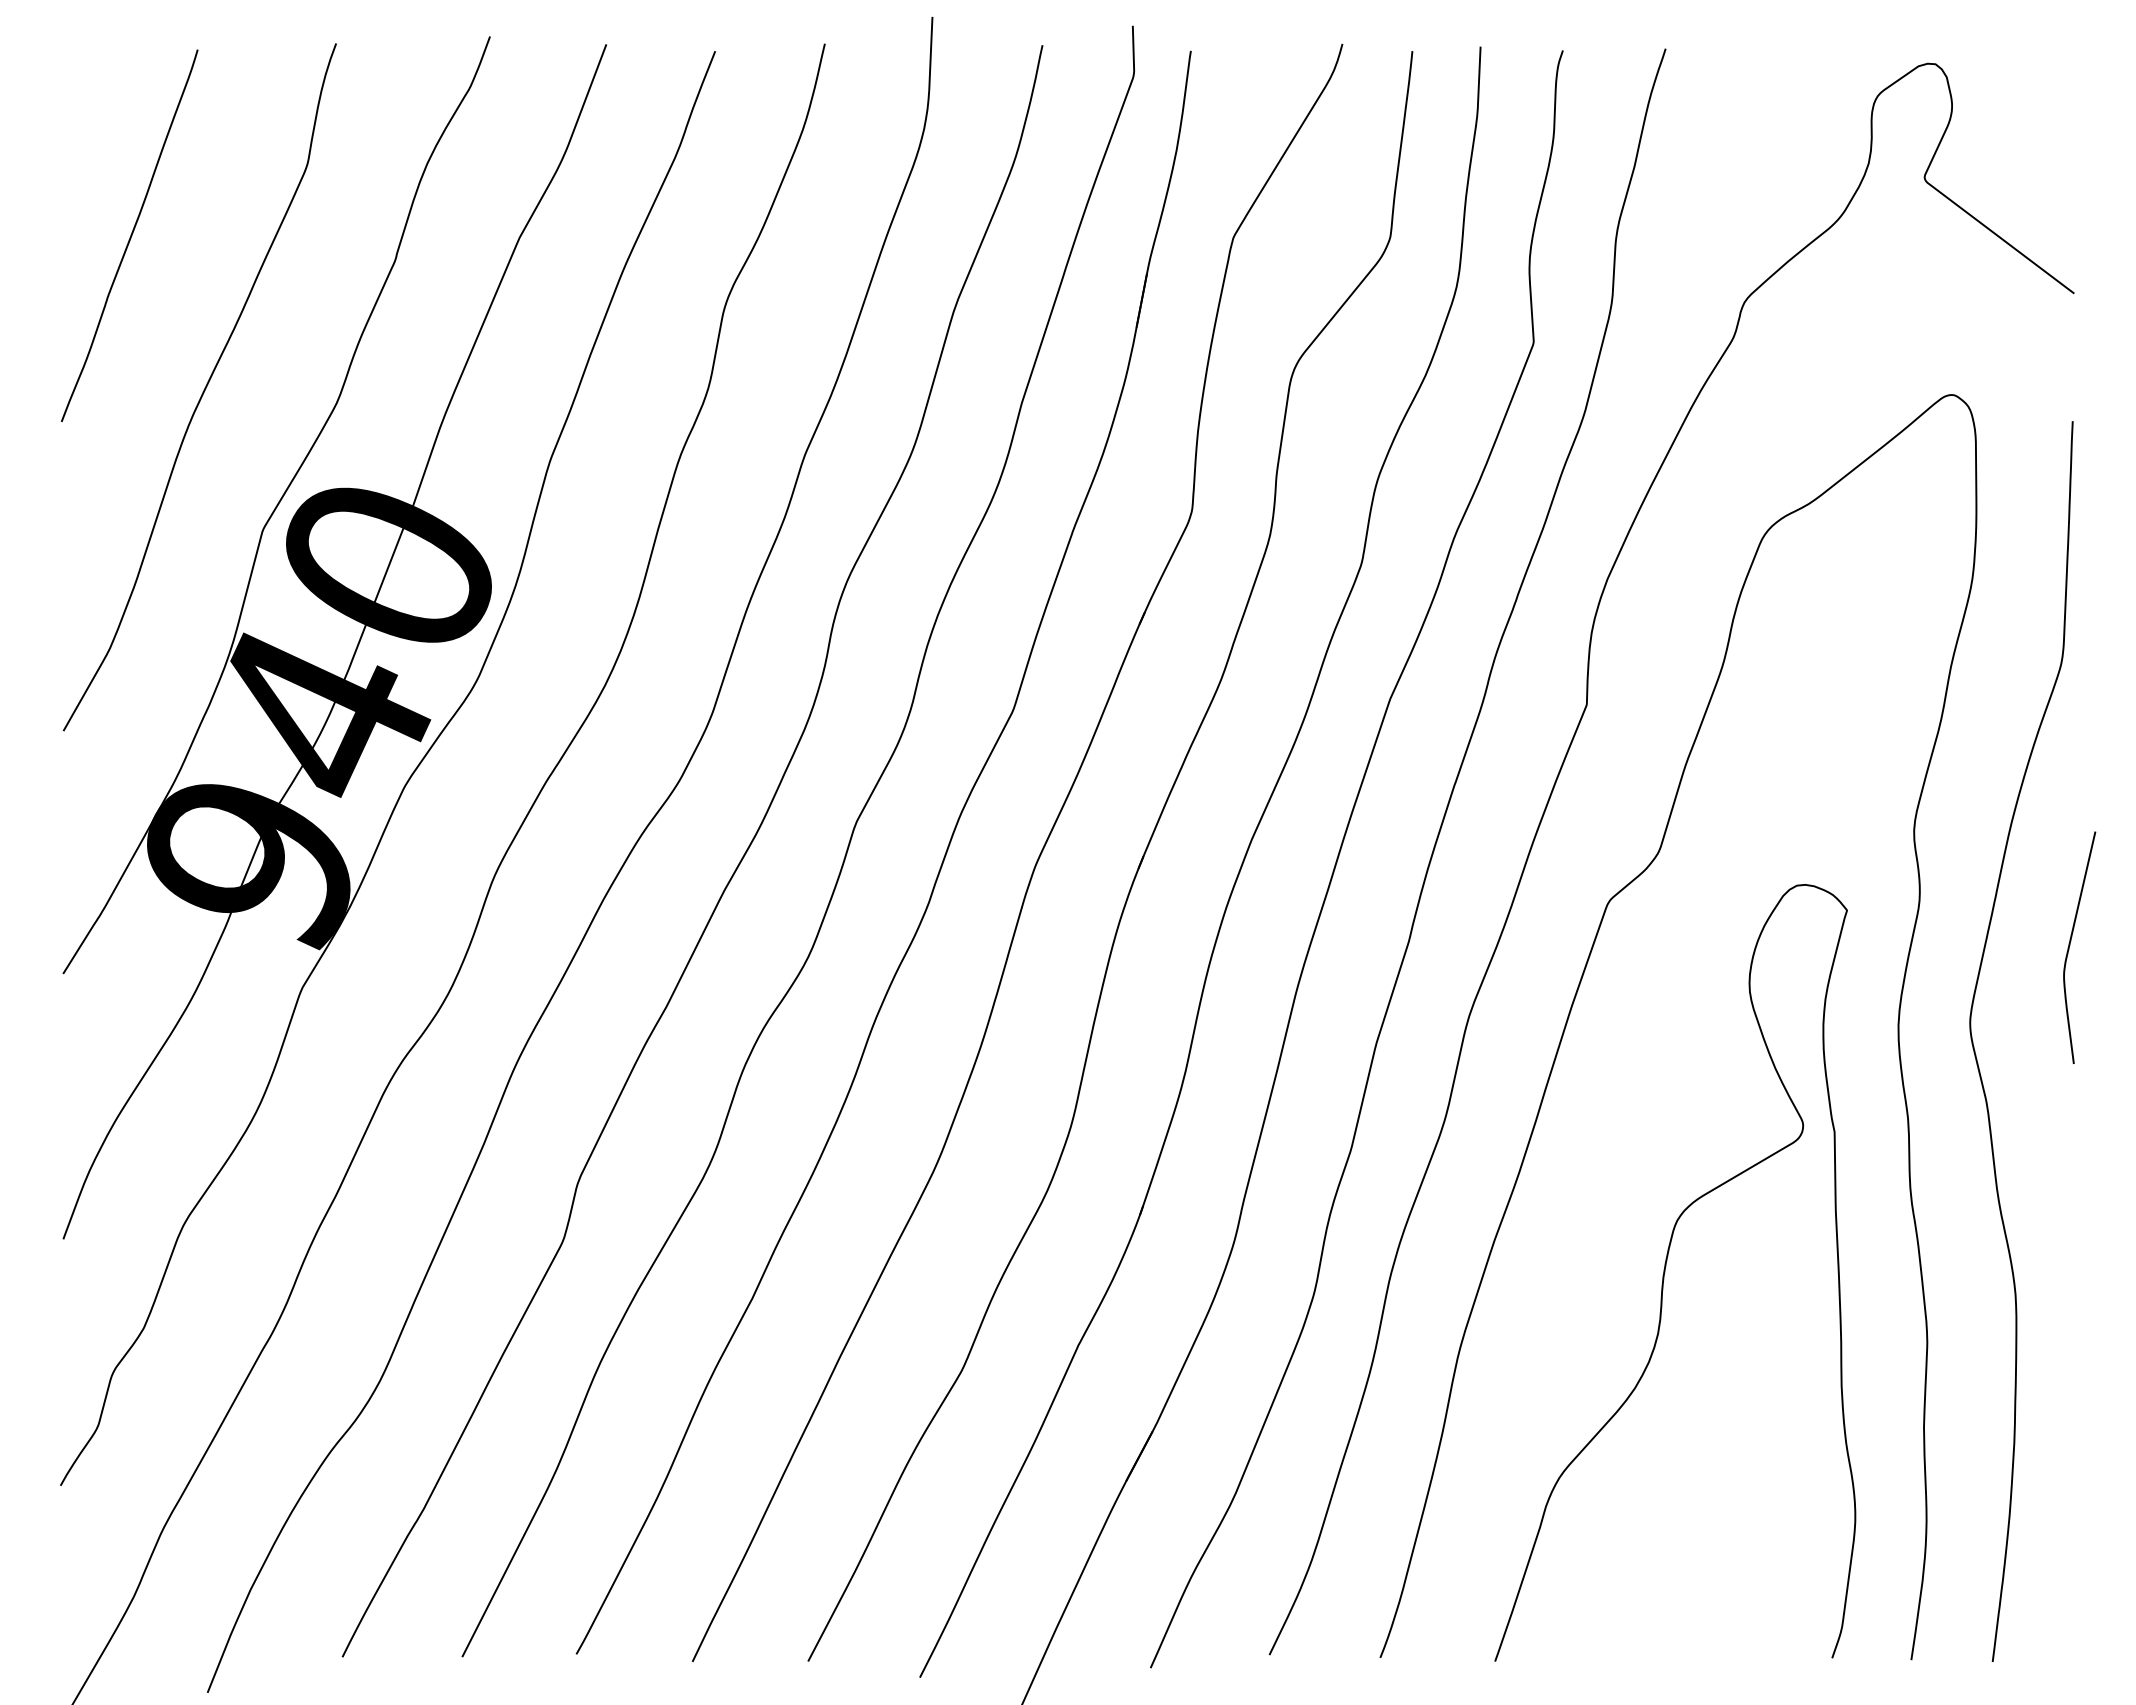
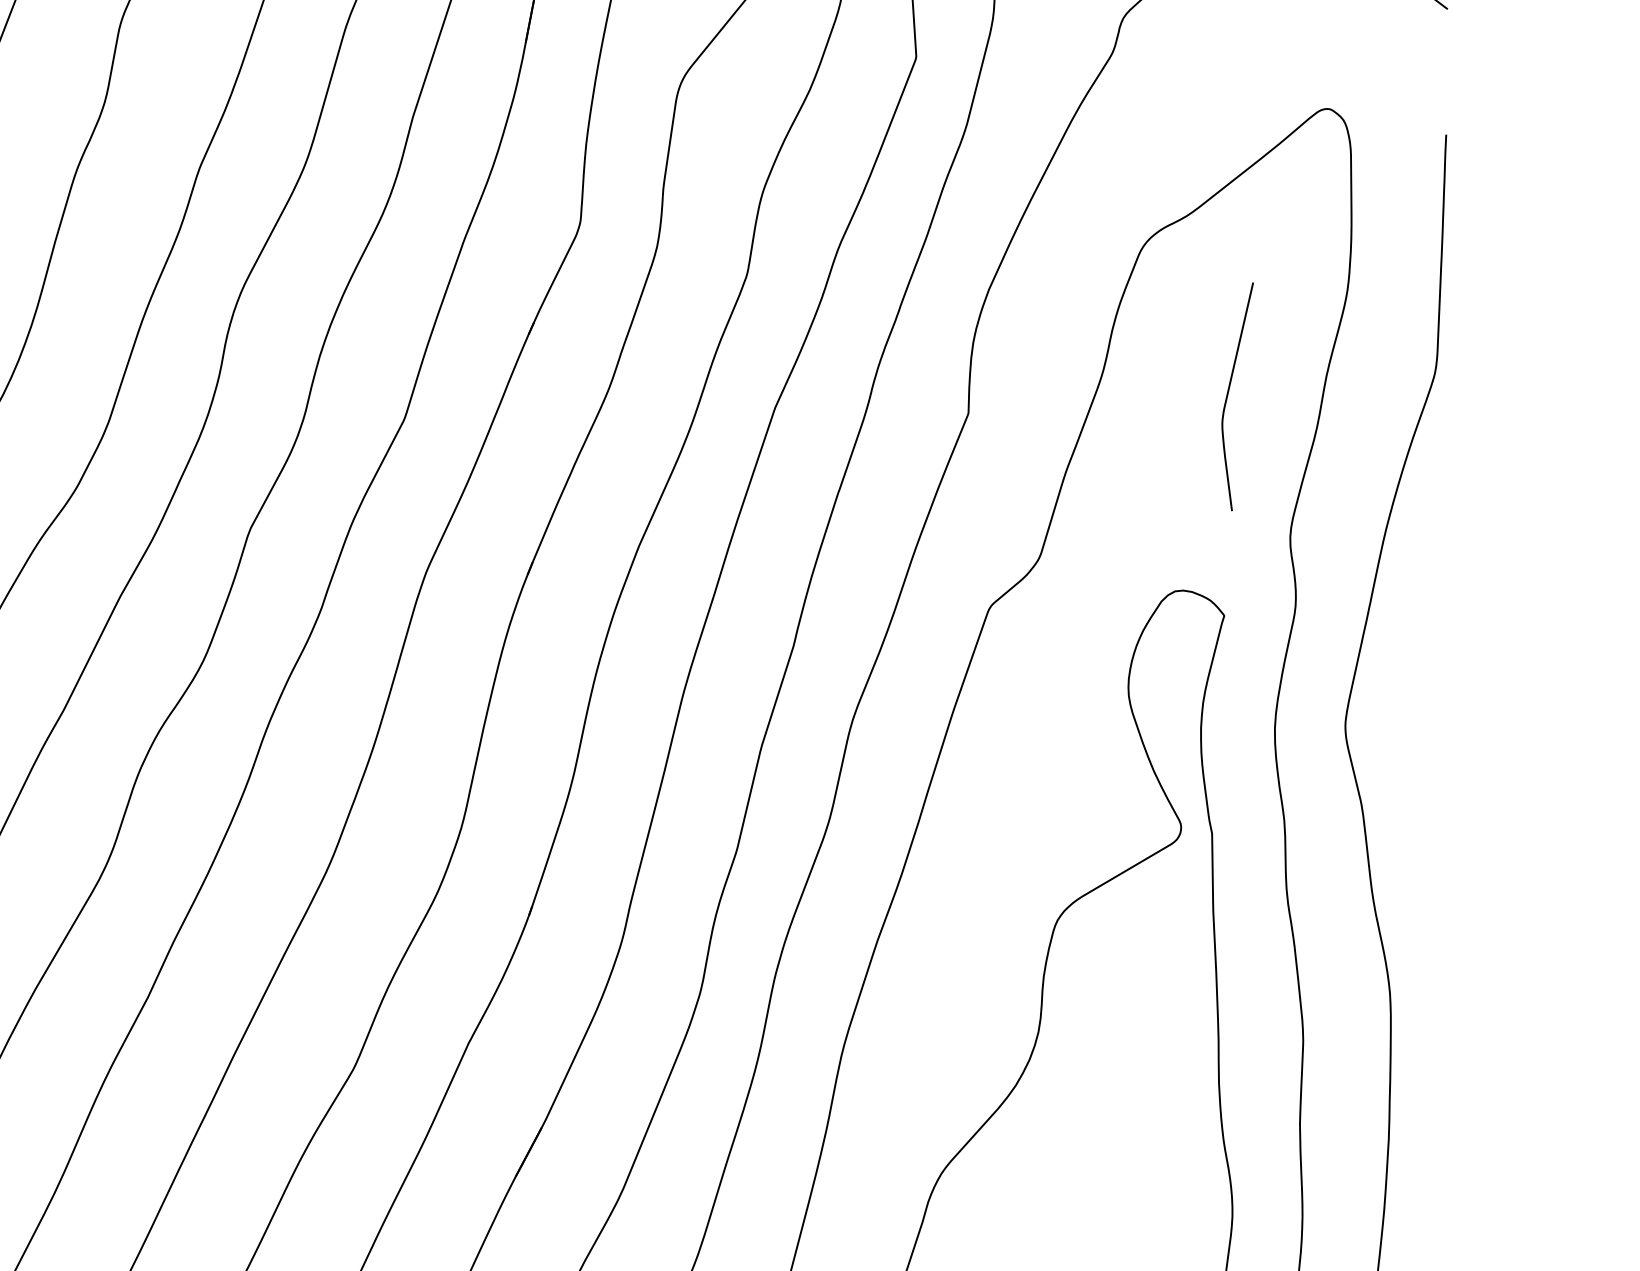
curve: (2070, 945) -> (1228, 394), moved

